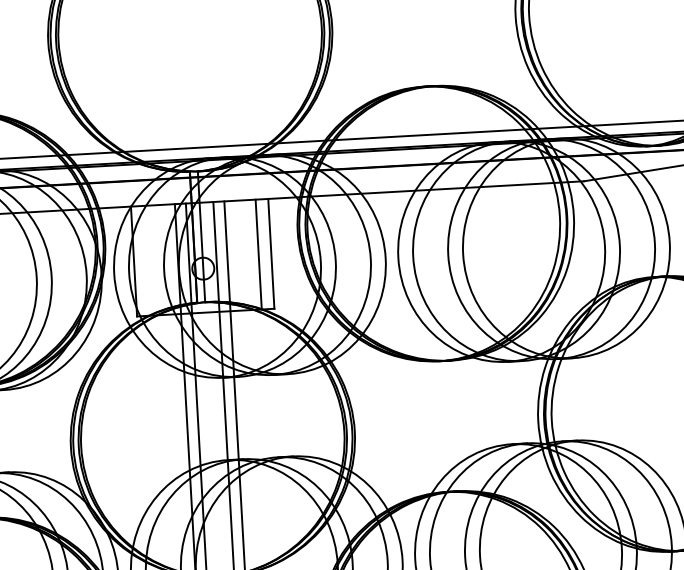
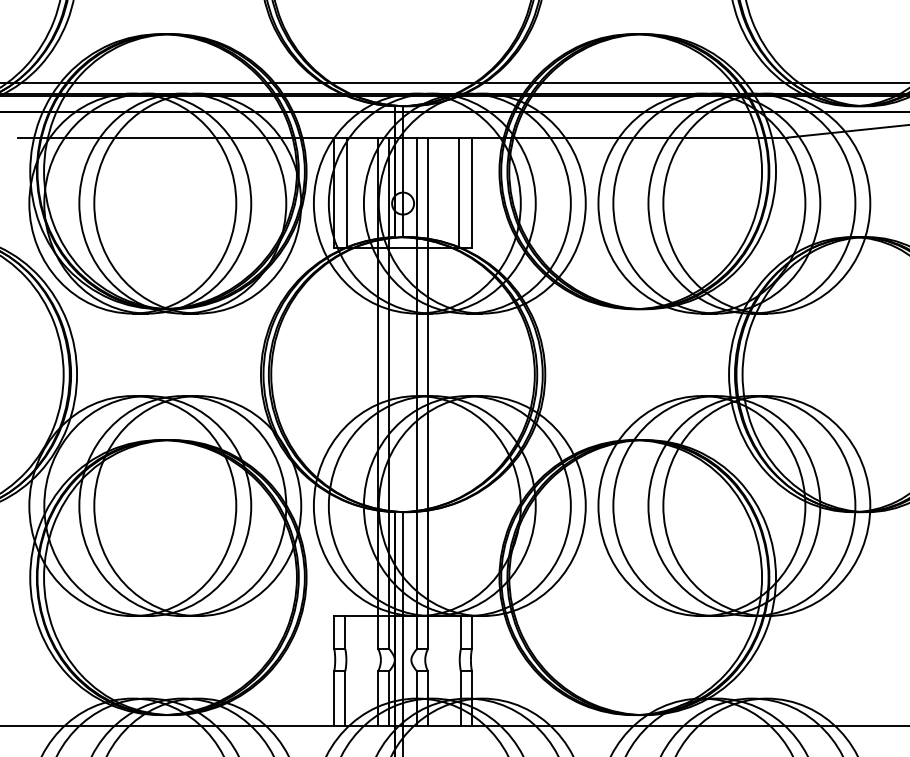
line: (147, 260) -> (347, 192), added

